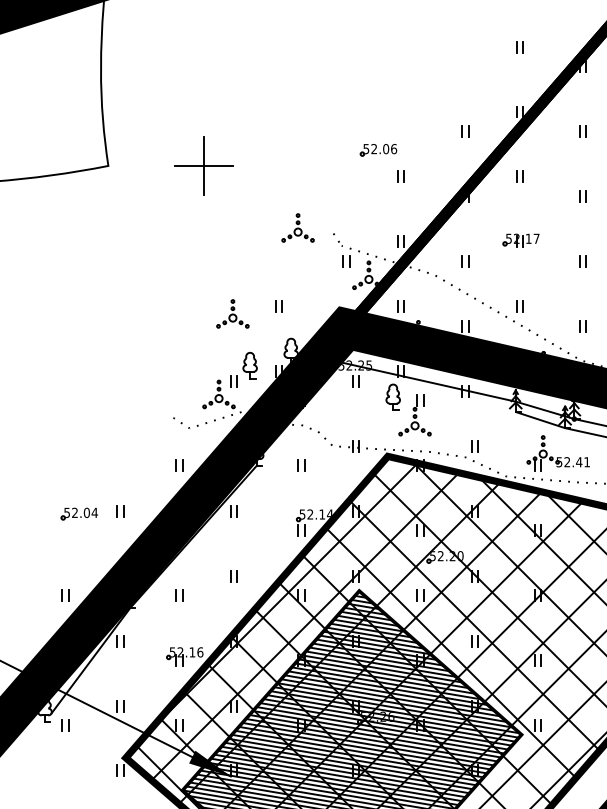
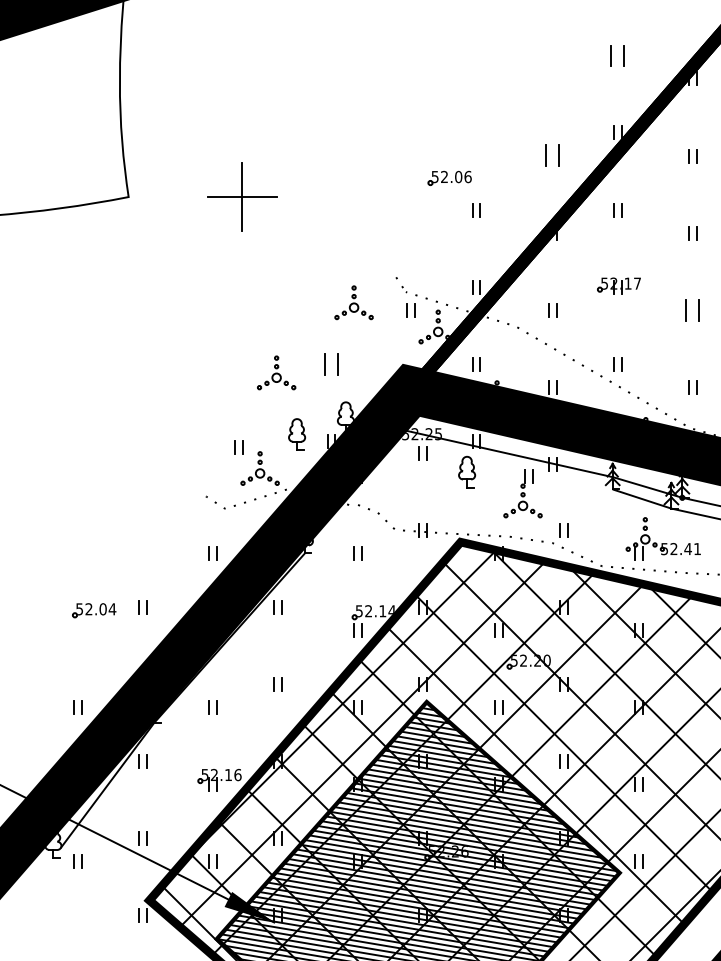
part: (519, 46) -> (617, 55), size x1.6
part: (465, 131) -> (552, 156), size x1.6
part: (297, 227) -> (353, 302), moved
part: (582, 261) -> (692, 310), size x1.6
part: (279, 306) -> (331, 364), size x1.6
part: (233, 381) -> (238, 447), moved
part: (414, 415) -> (522, 493), moved

